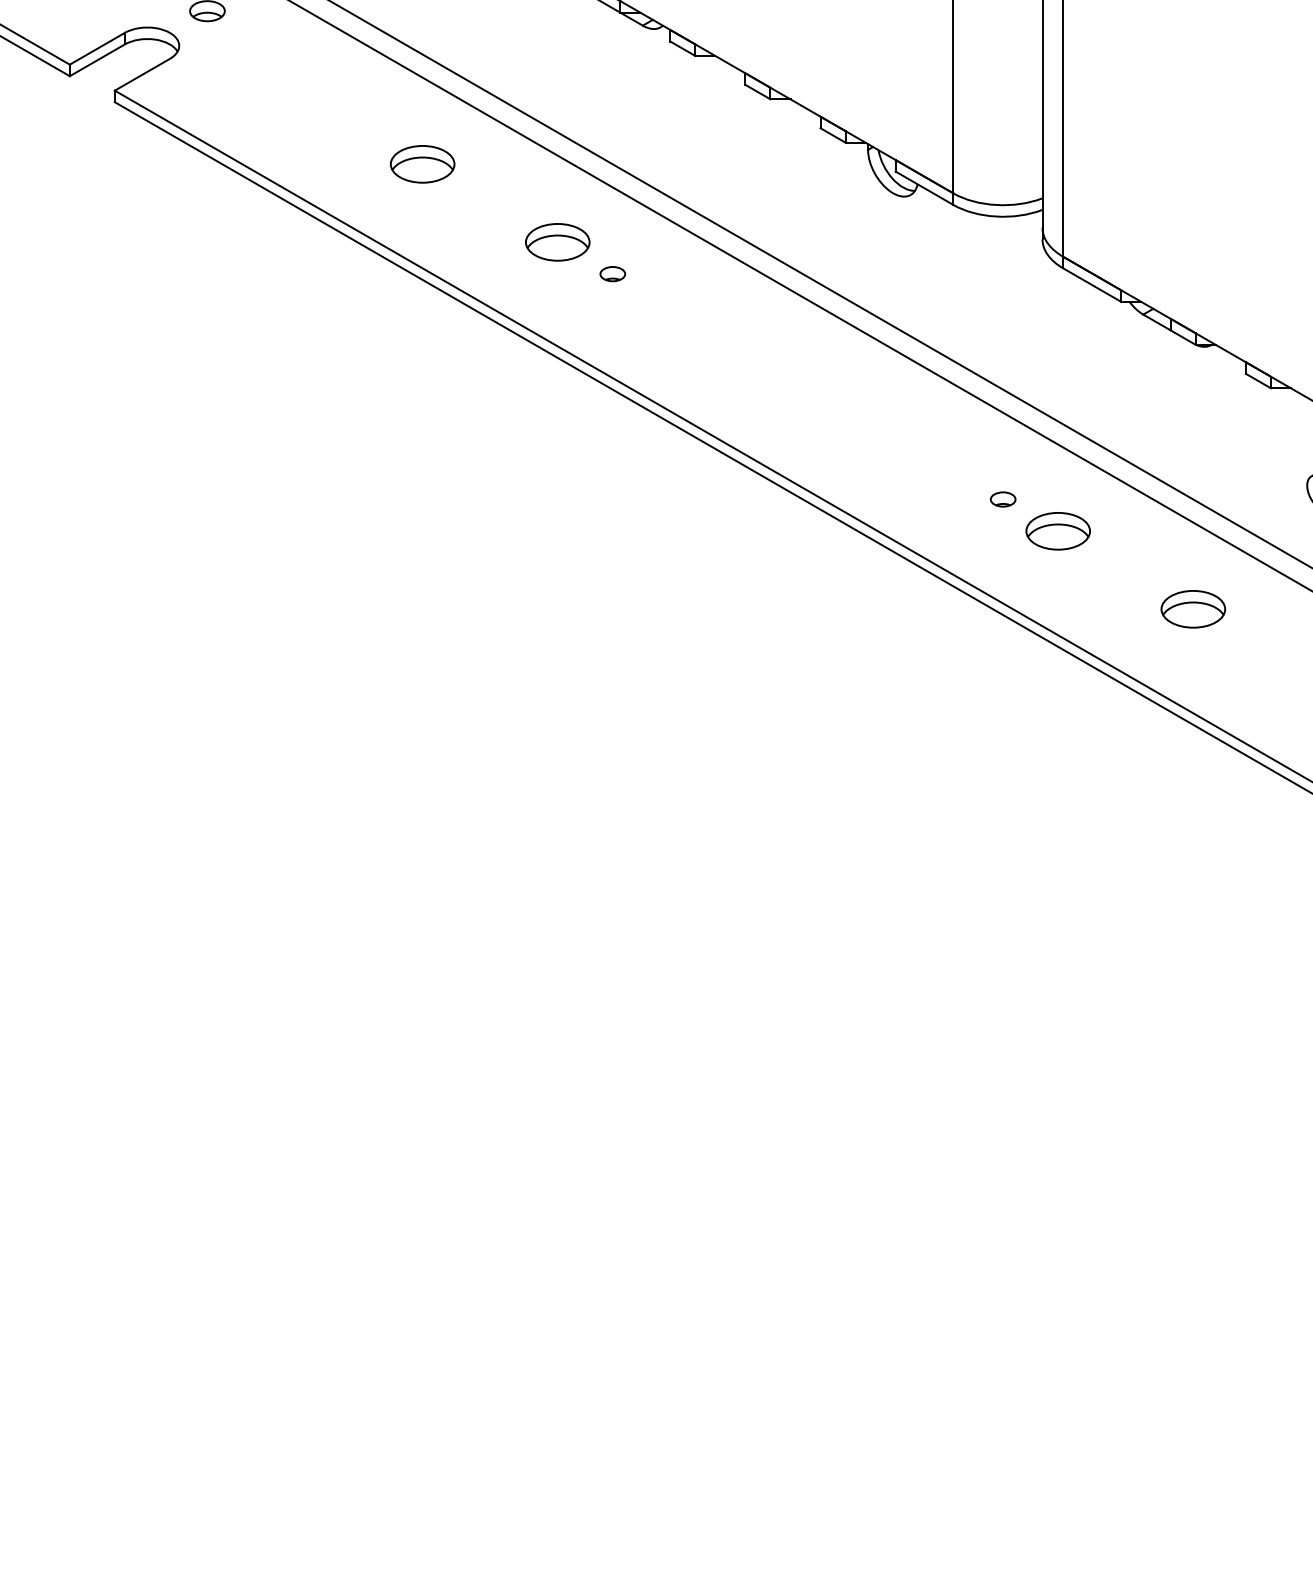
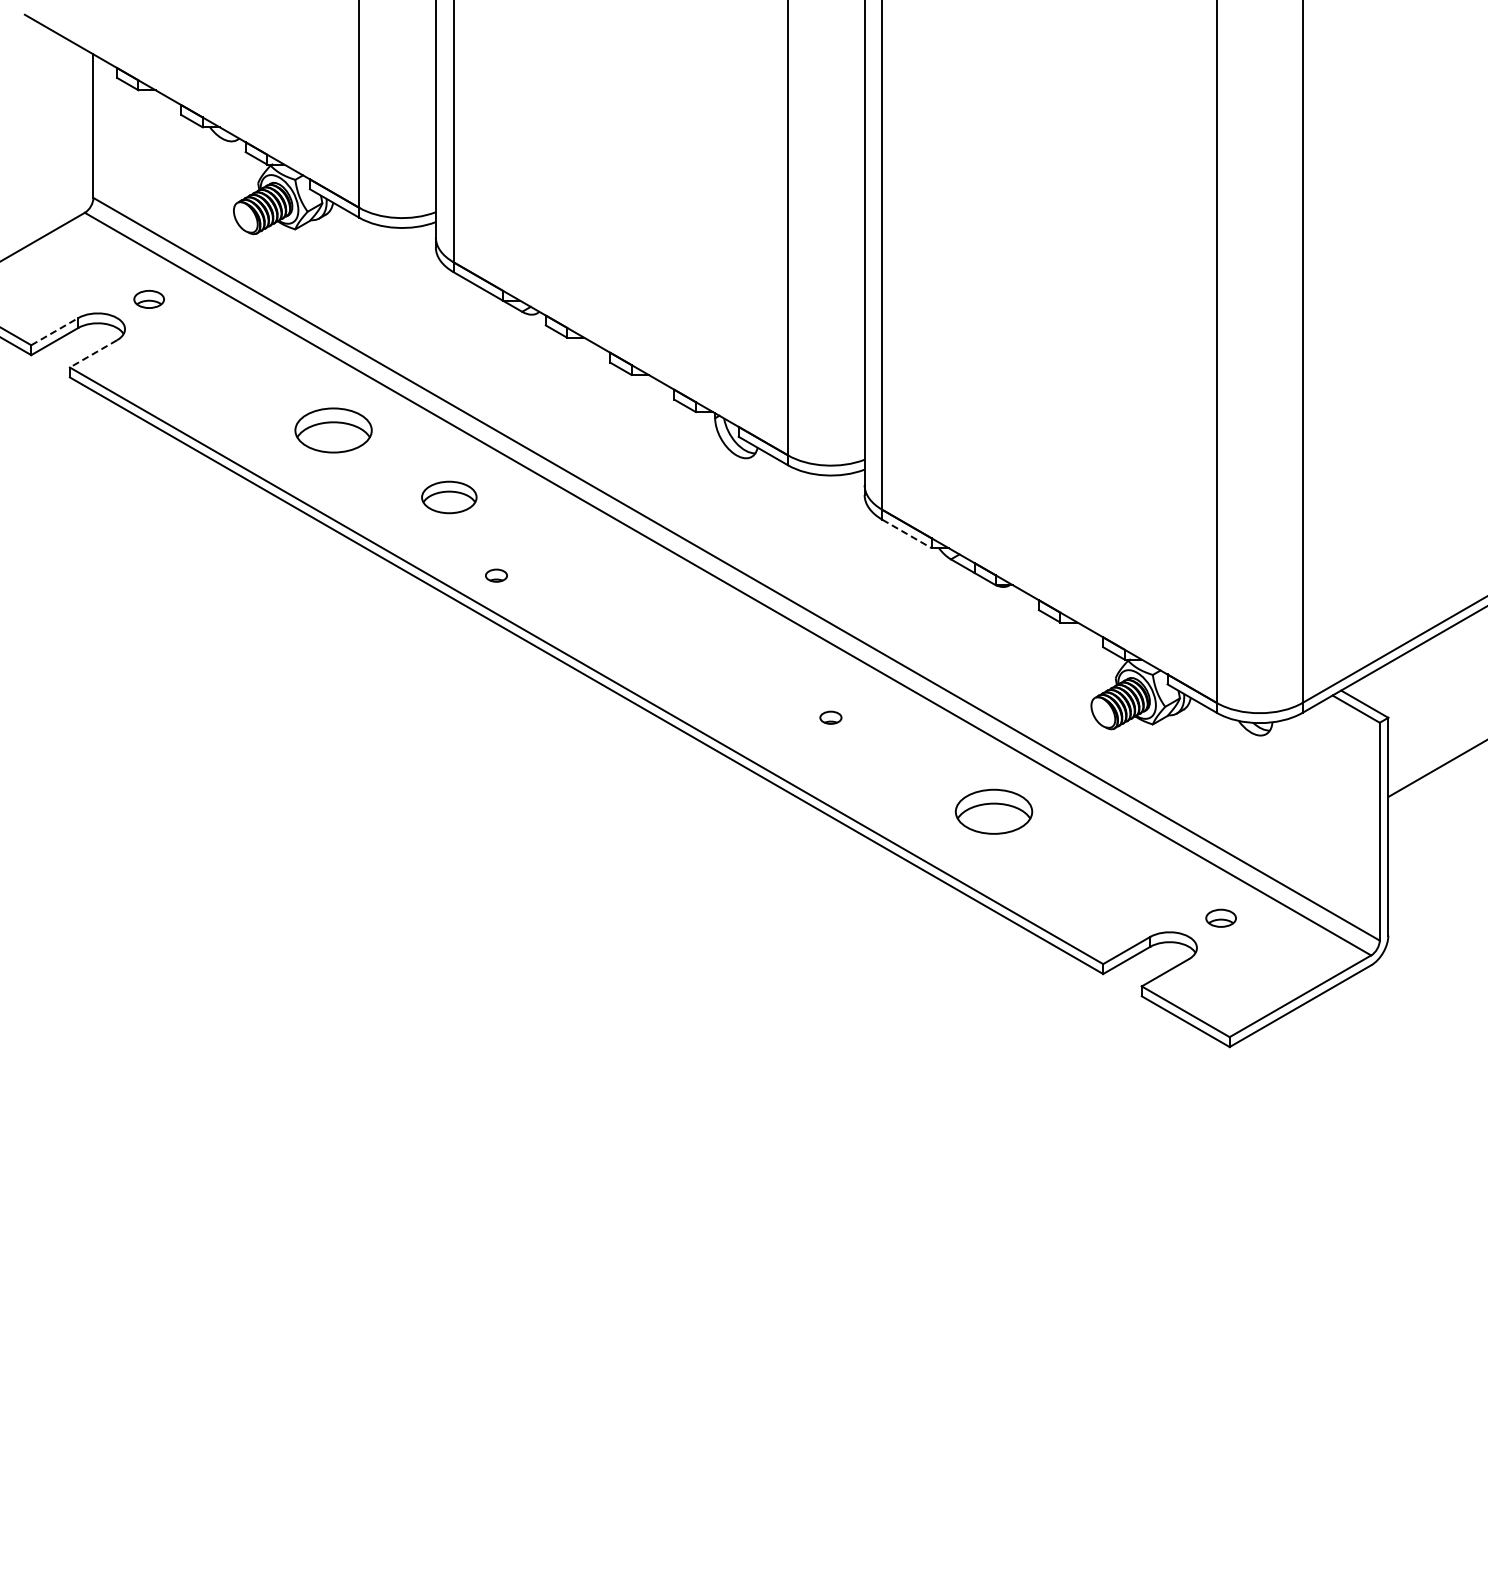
line: (98, 48) -> (55, 331), solid -> dashed
line: (142, 75) -> (93, 354), solid -> dashed
part: (422, 164) -> (333, 430), size x1.4
part: (612, 273) -> (496, 575), moved
line: (1092, 285) -> (907, 534), solid -> dashed
part: (1058, 530) -> (878, 744), removed
part: (1192, 608) -> (993, 811), size x1.4

